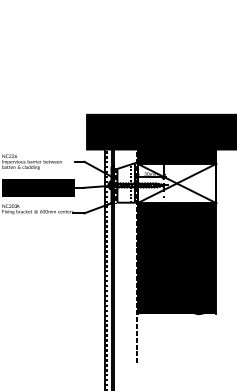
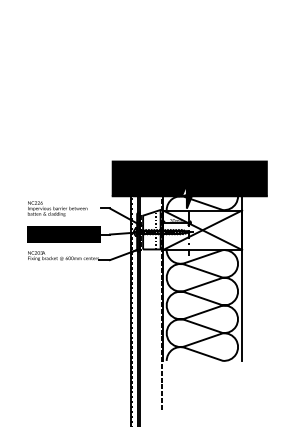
fill: (176, 150) -> (202, 197), removed
fill: (176, 258) -> (202, 305), removed

